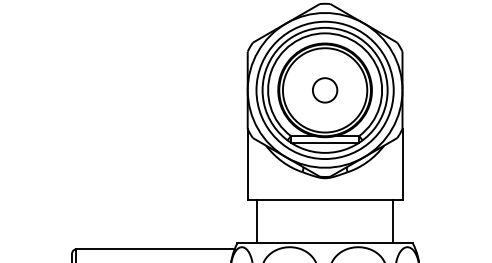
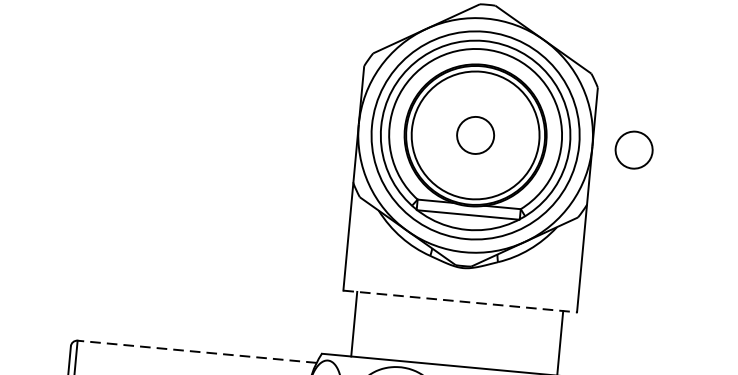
circle: (430, 90) -> (634, 150), added
line: (325, 200) -> (460, 301), solid -> dashed
line: (154, 249) -> (195, 351), solid -> dashed

